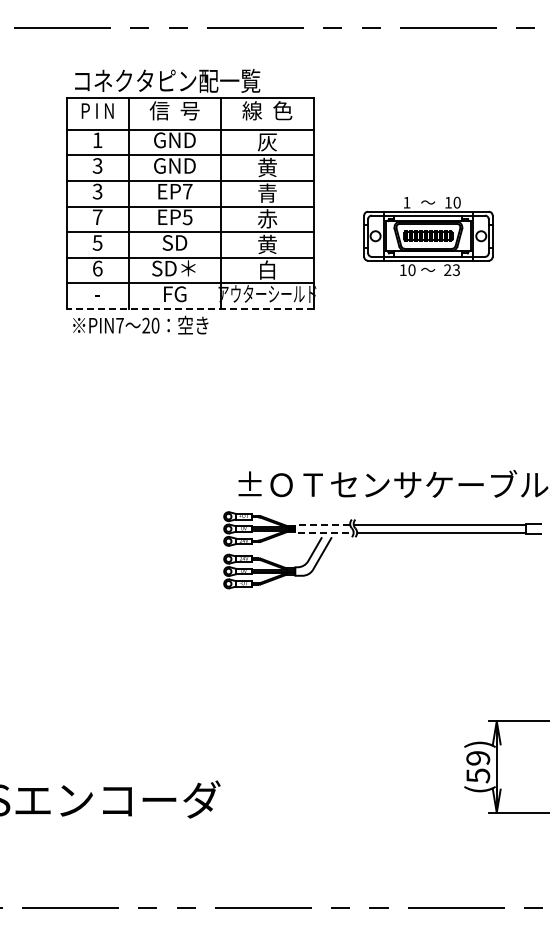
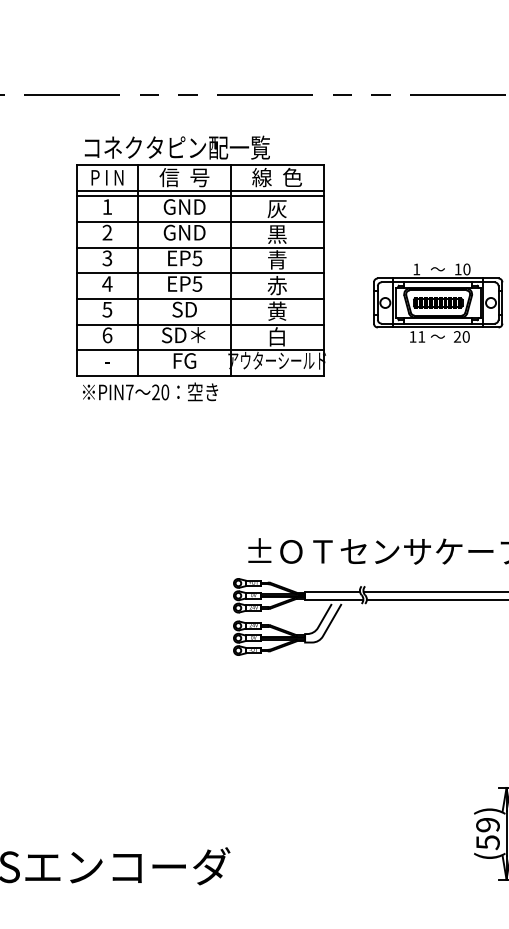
line: (189, 123) -> (199, 190), added
text: (97, 165) -> (107, 232), 3 -> 2
text: (267, 166) -> (277, 233), 黄 -> 黒
text: (187, 191) -> (197, 258), EP7 -> EP5
text: (97, 216) -> (107, 283), 7 -> 4
text: (456, 269) -> (466, 336), 23 -> 20
text: (411, 270) -> (421, 337), 10 -> 11
line: (189, 309) -> (199, 376), dashed -> solid
line: (295, 531) -> (305, 598), dashed -> solid

